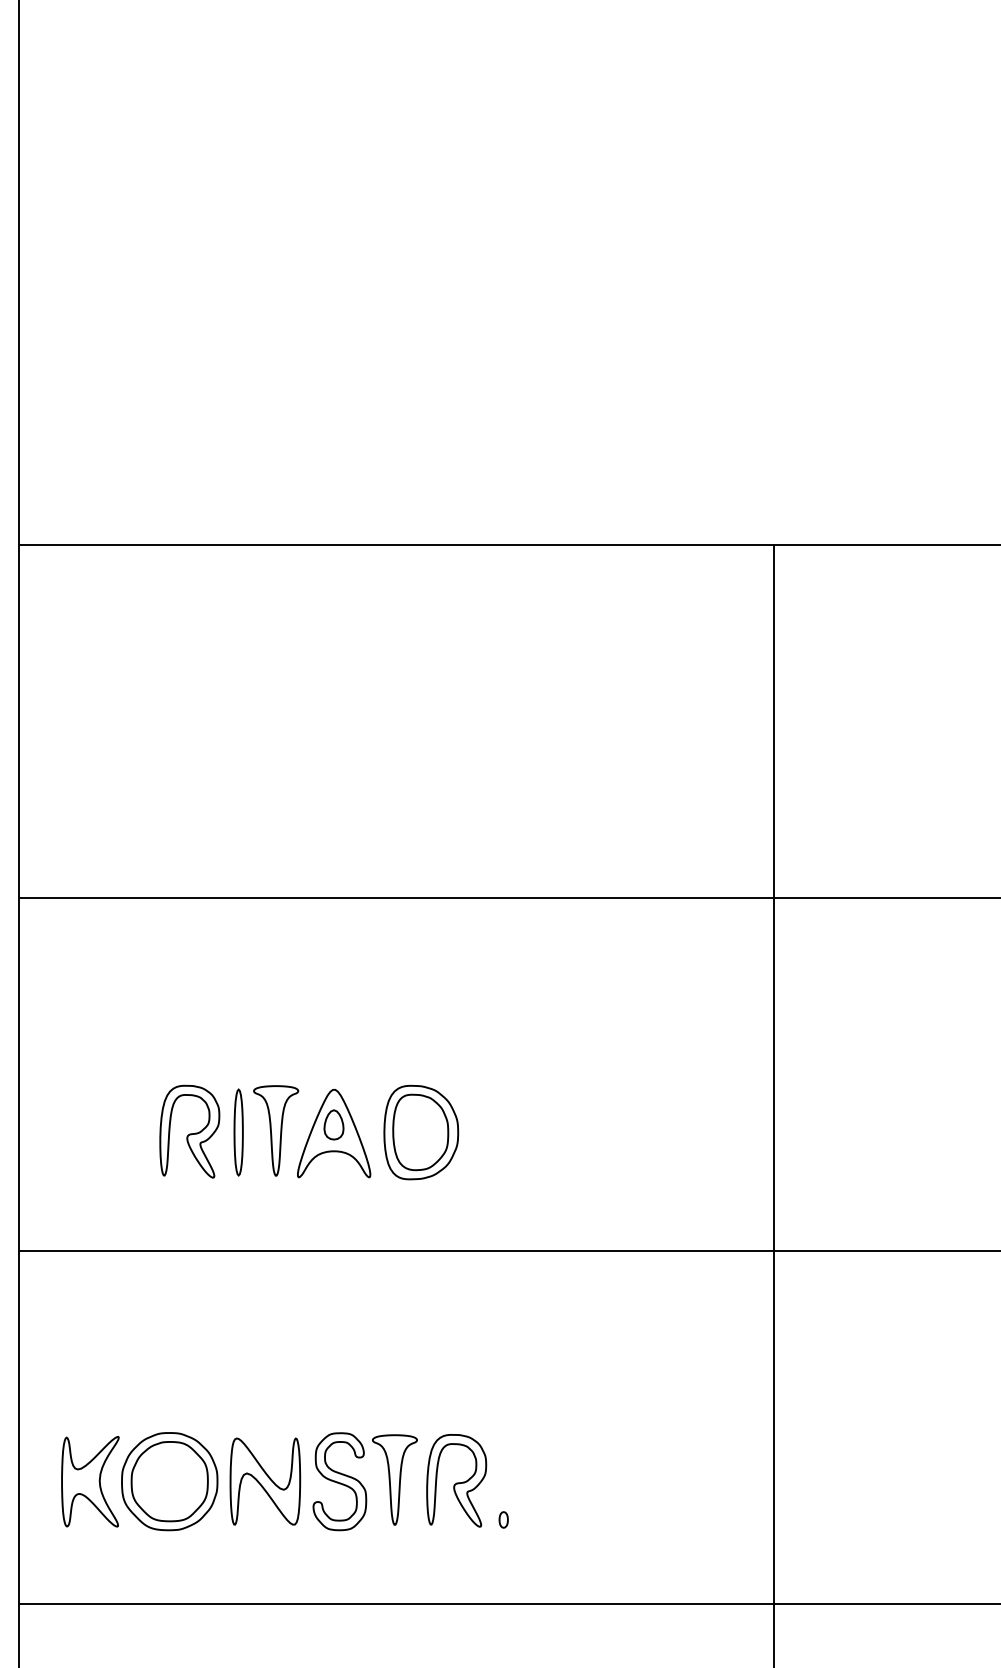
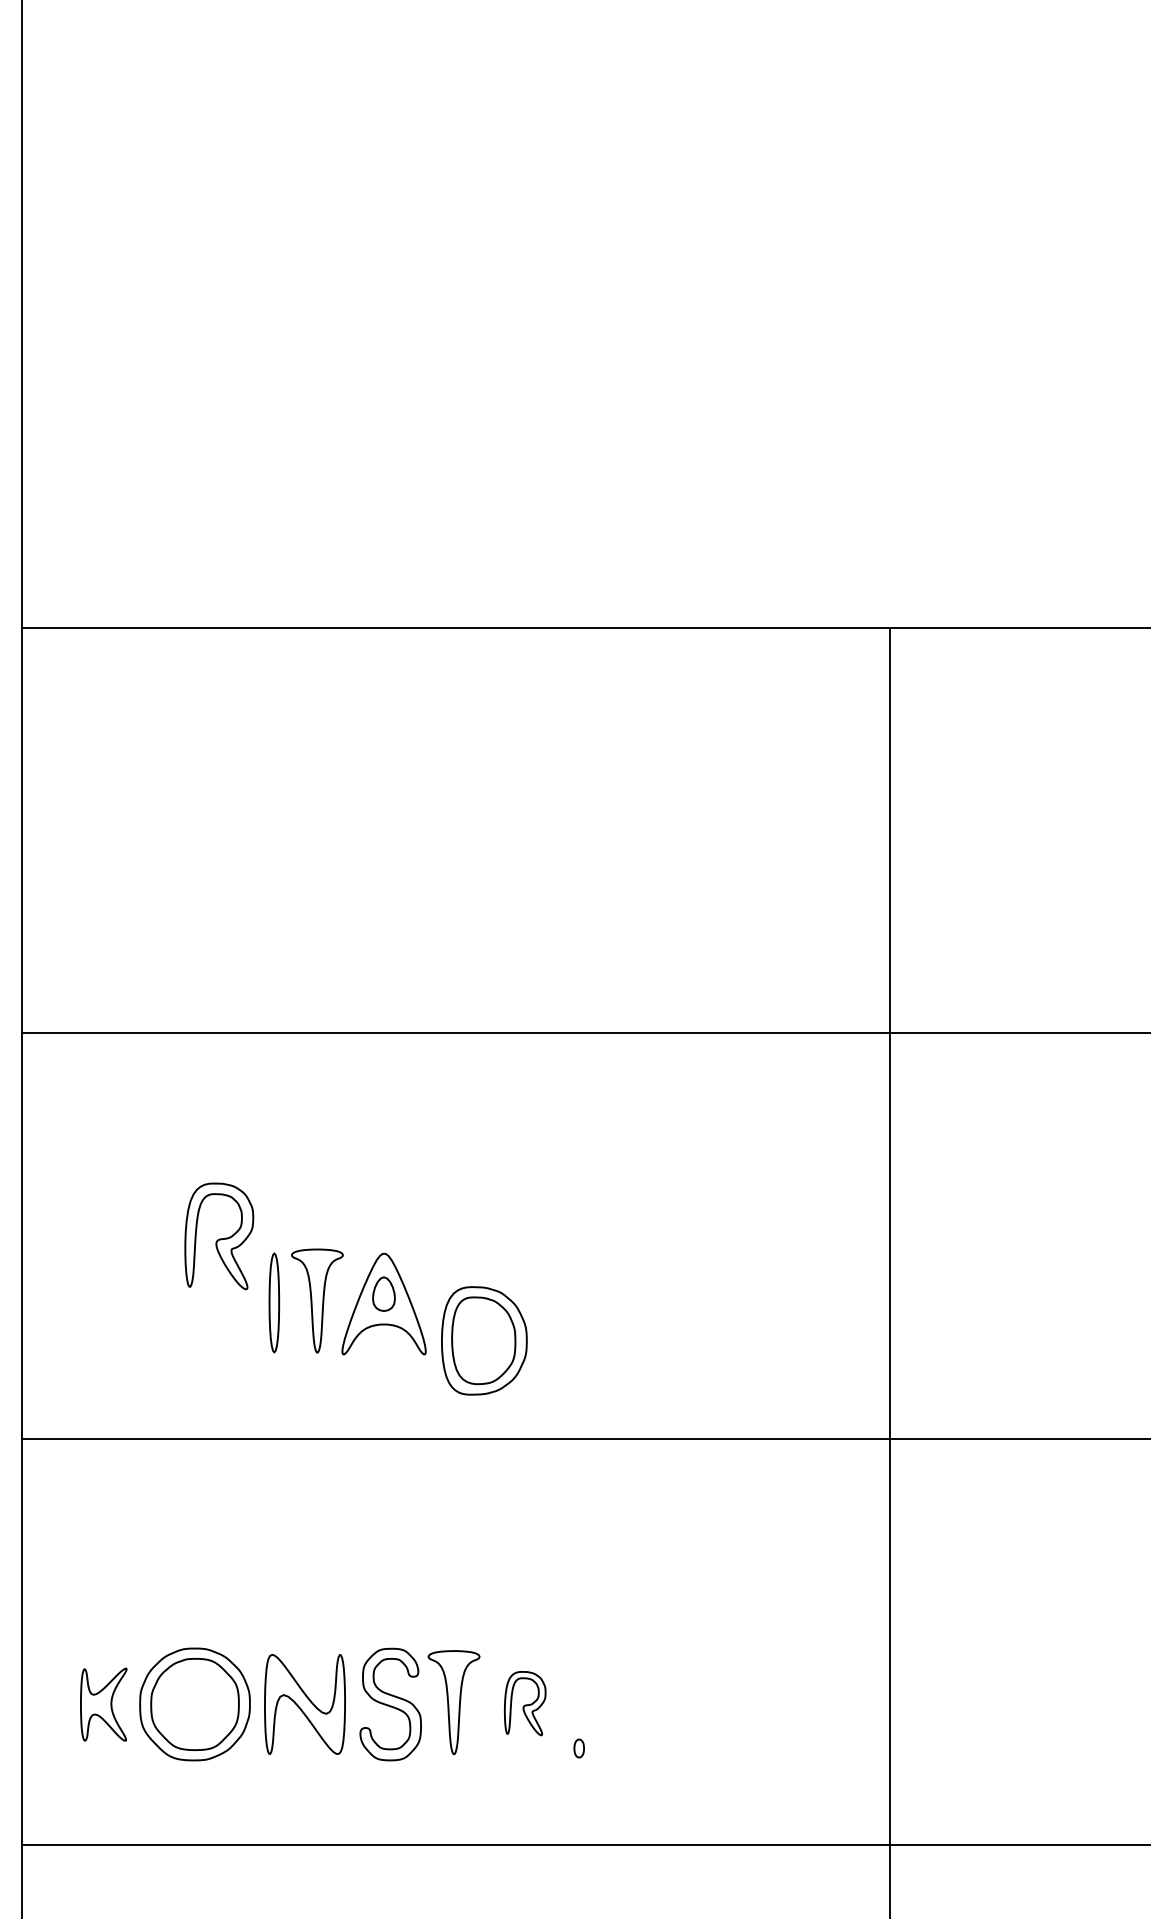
part: (189, 1131) -> (218, 1236), moved
part: (421, 1132) -> (484, 1340), moved
part: (456, 1480) -> (524, 1703), size x0.6
part: (90, 1481) -> (103, 1704), size x0.7

